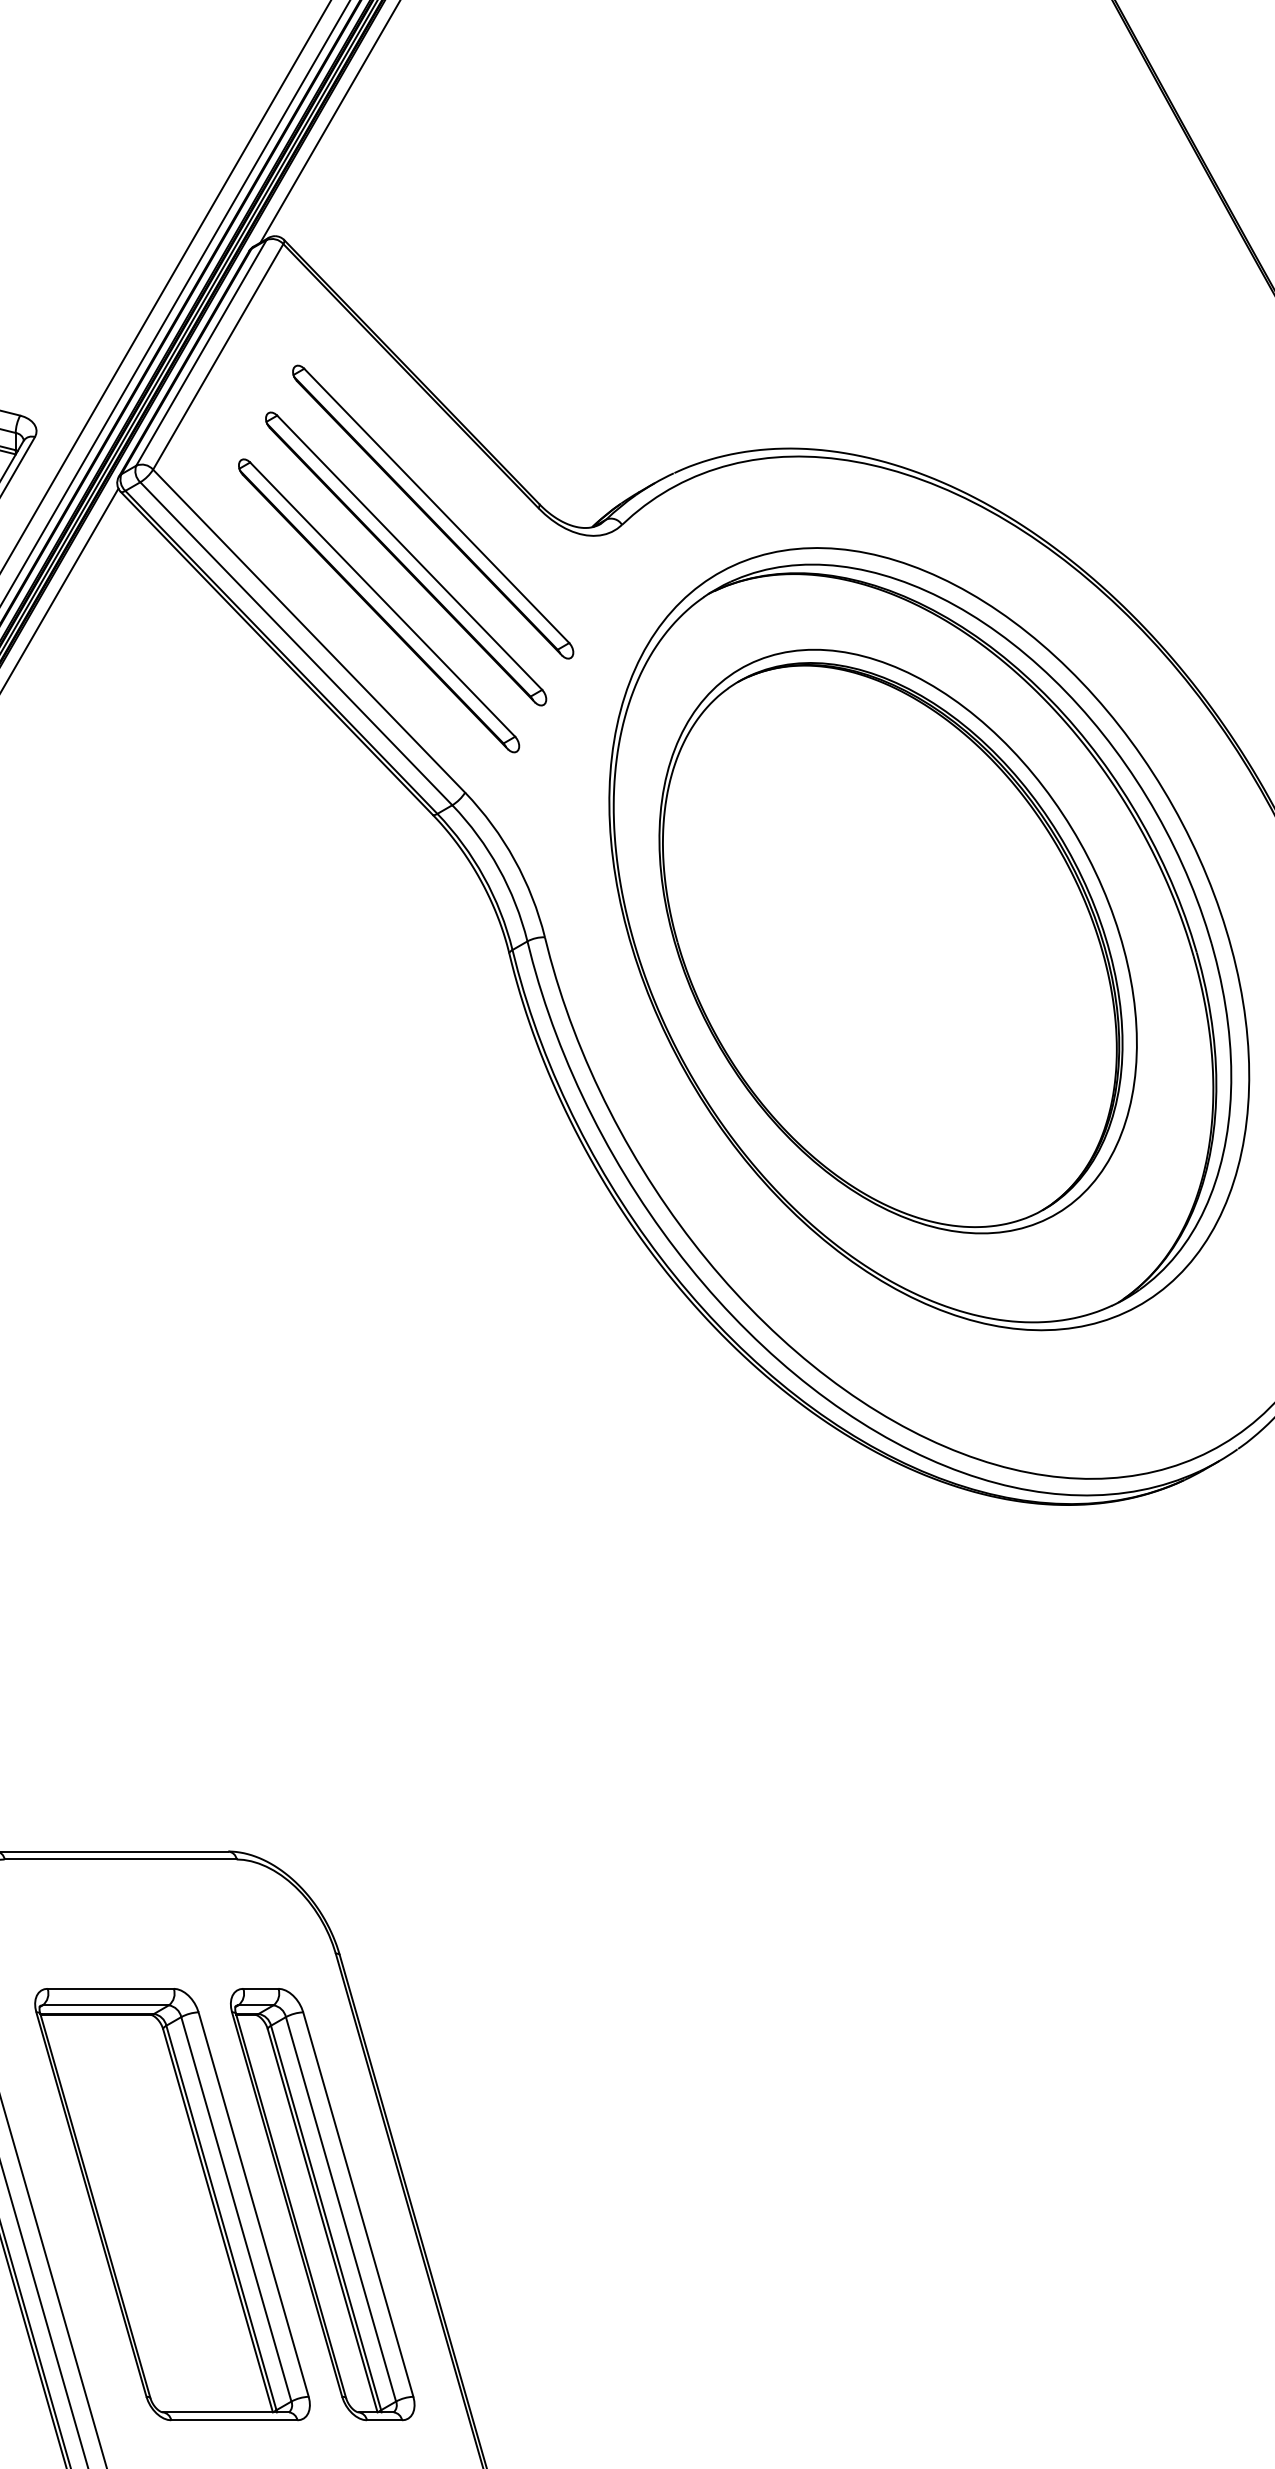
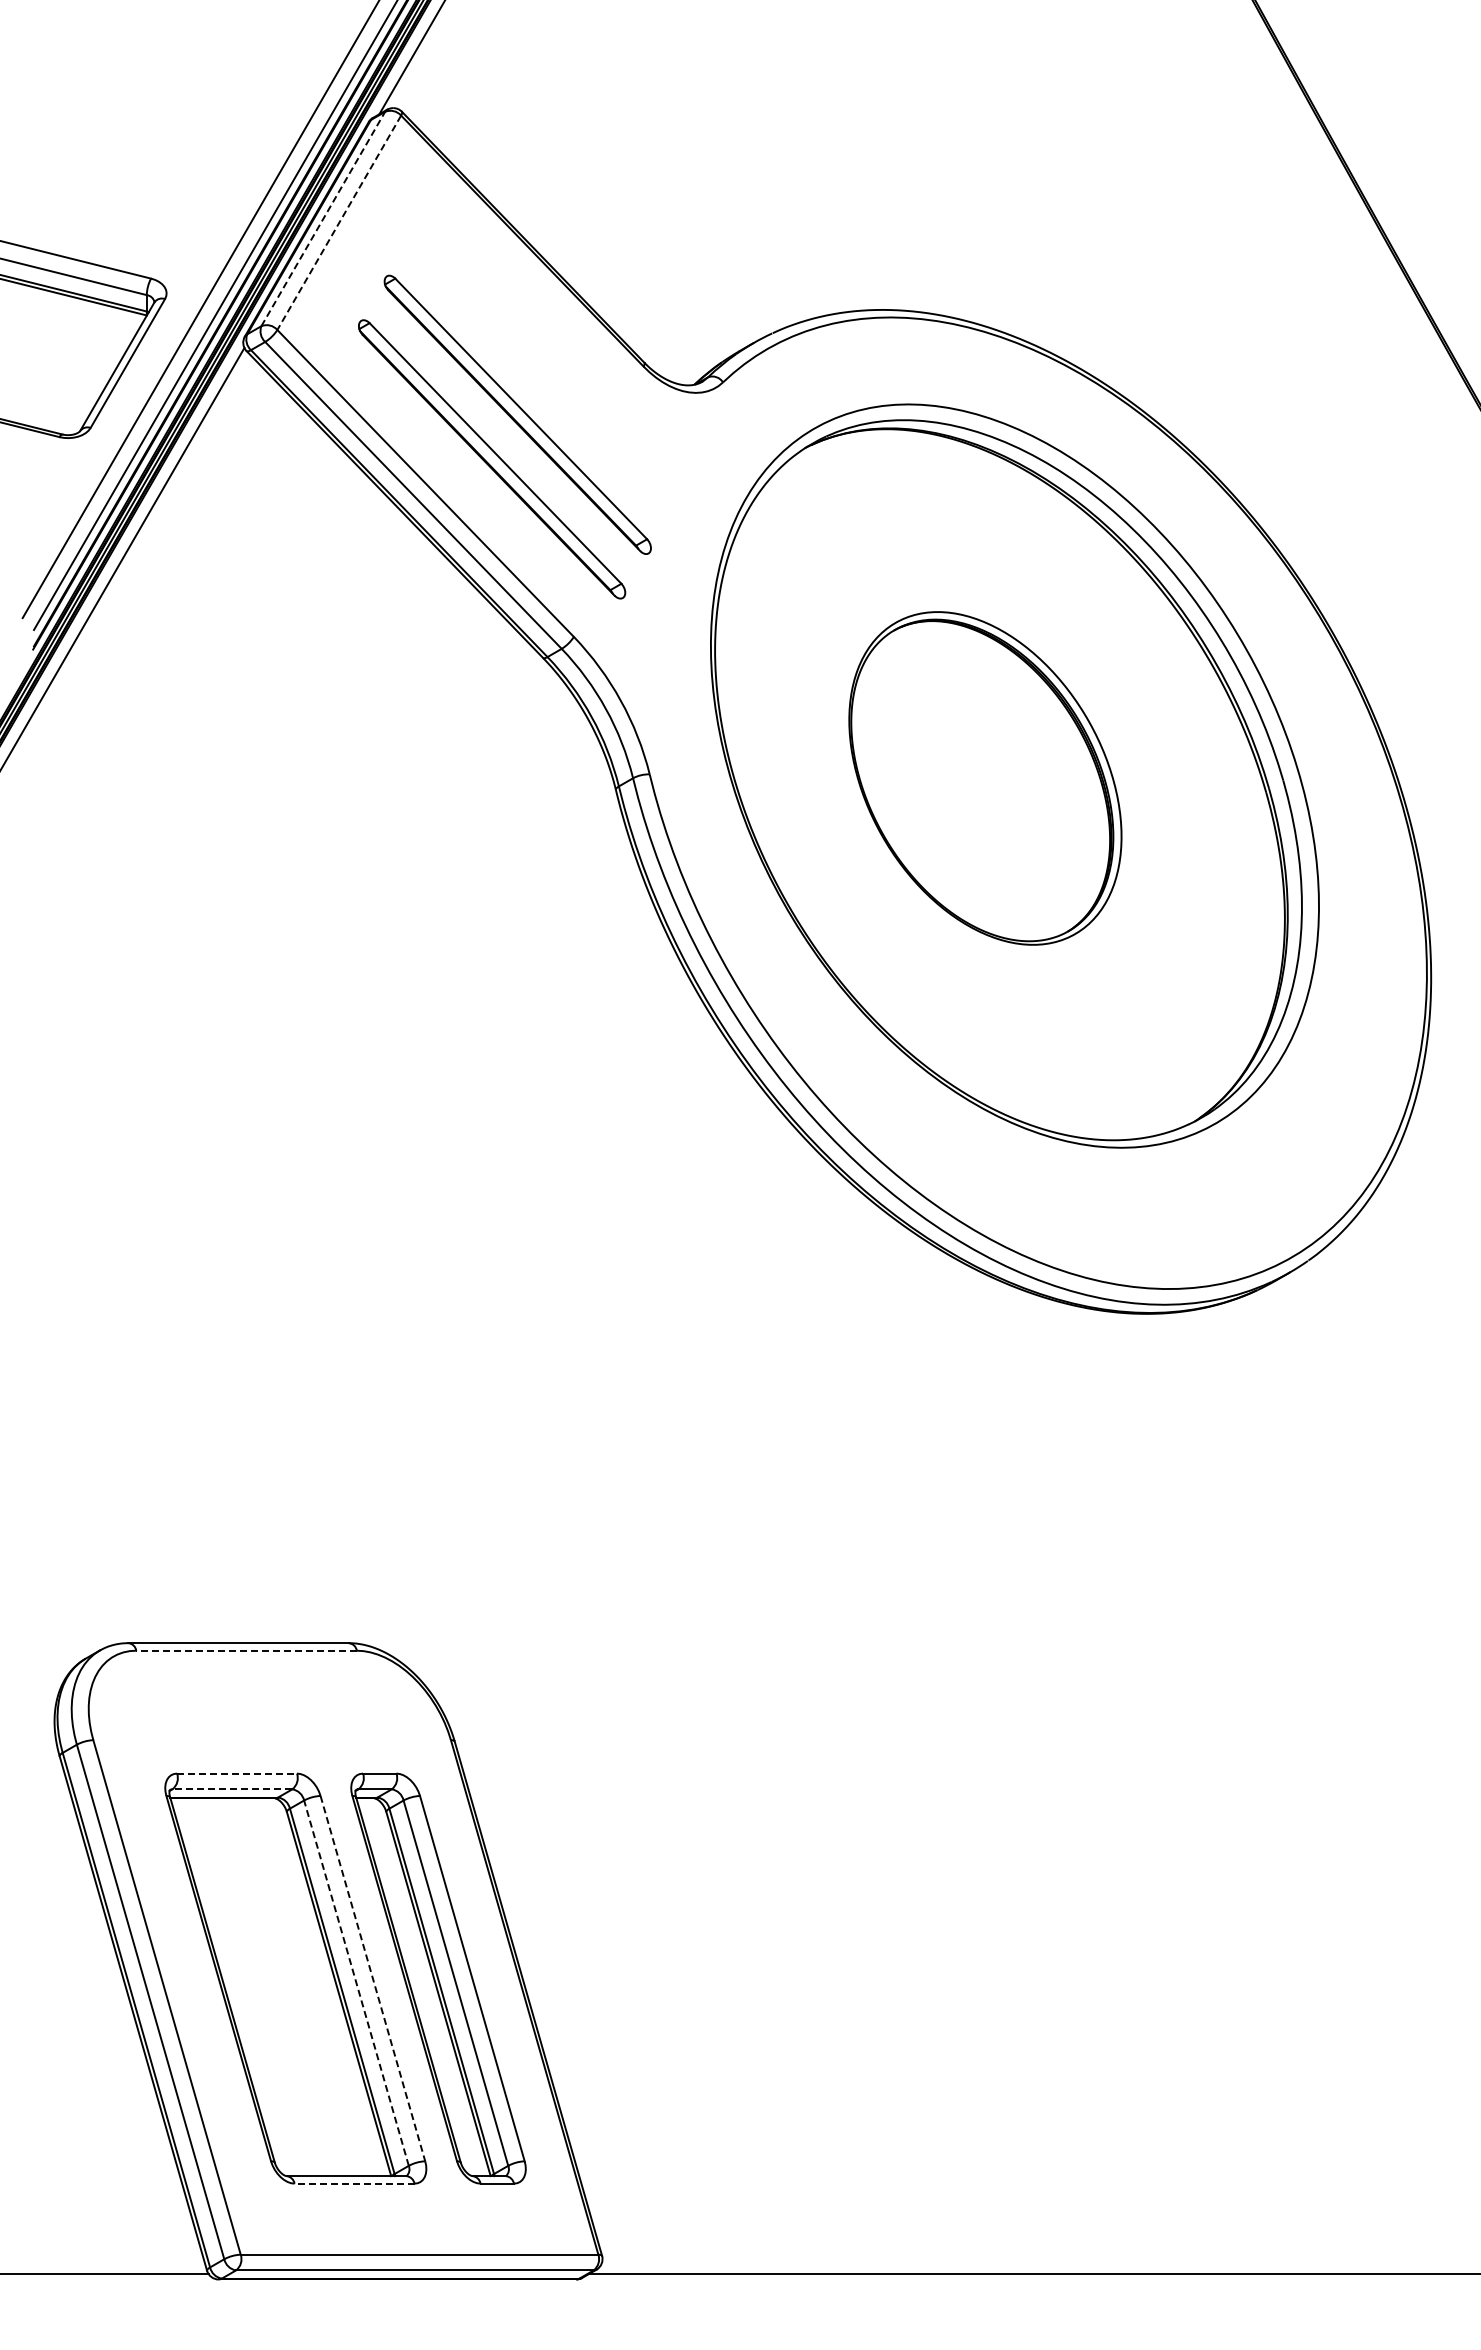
line: (201, 352) -> (323, 218), solid -> dashed
line: (218, 356) -> (339, 222), solid -> dashed
part: (433, 512) -> (543, 370), removed
part: (898, 941) -> (985, 778), size x0.6
line: (120, 1859) -> (246, 1650), solid -> dashed
line: (111, 1988) -> (237, 1773), solid -> dashed
line: (105, 2005) -> (232, 1789), solid -> dashed
line: (254, 2205) -> (373, 1979), solid -> dashed
line: (236, 2208) -> (356, 1982), solid -> dashed
line: (234, 2420) -> (354, 2183), solid -> dashed

